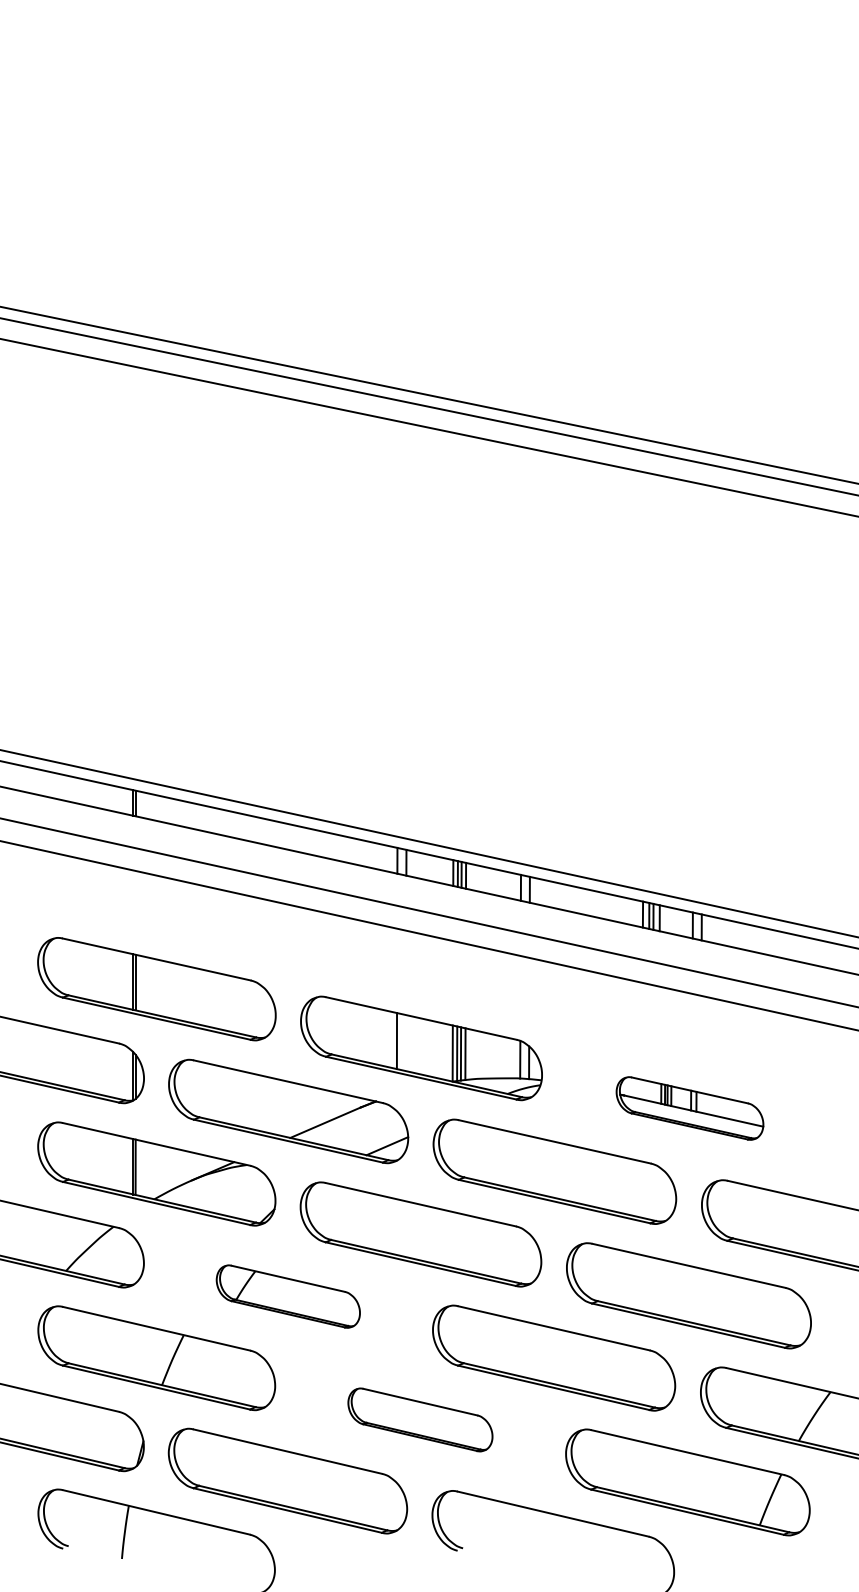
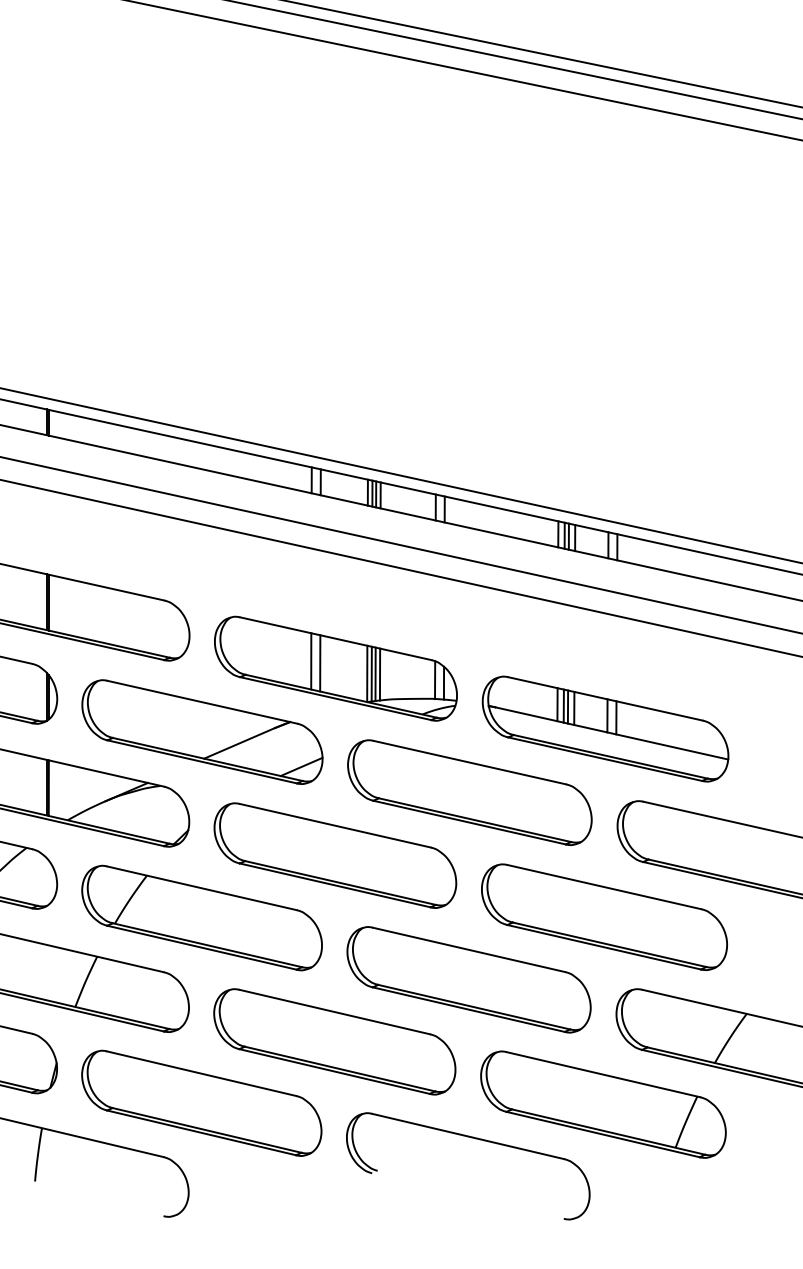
line: (405, 1043) -> (319, 663), added
part: (689, 1108) -> (605, 729), size x1.67
part: (288, 1296) -> (202, 917), size x1.67
part: (420, 1419) -> (334, 1041), size x1.67

